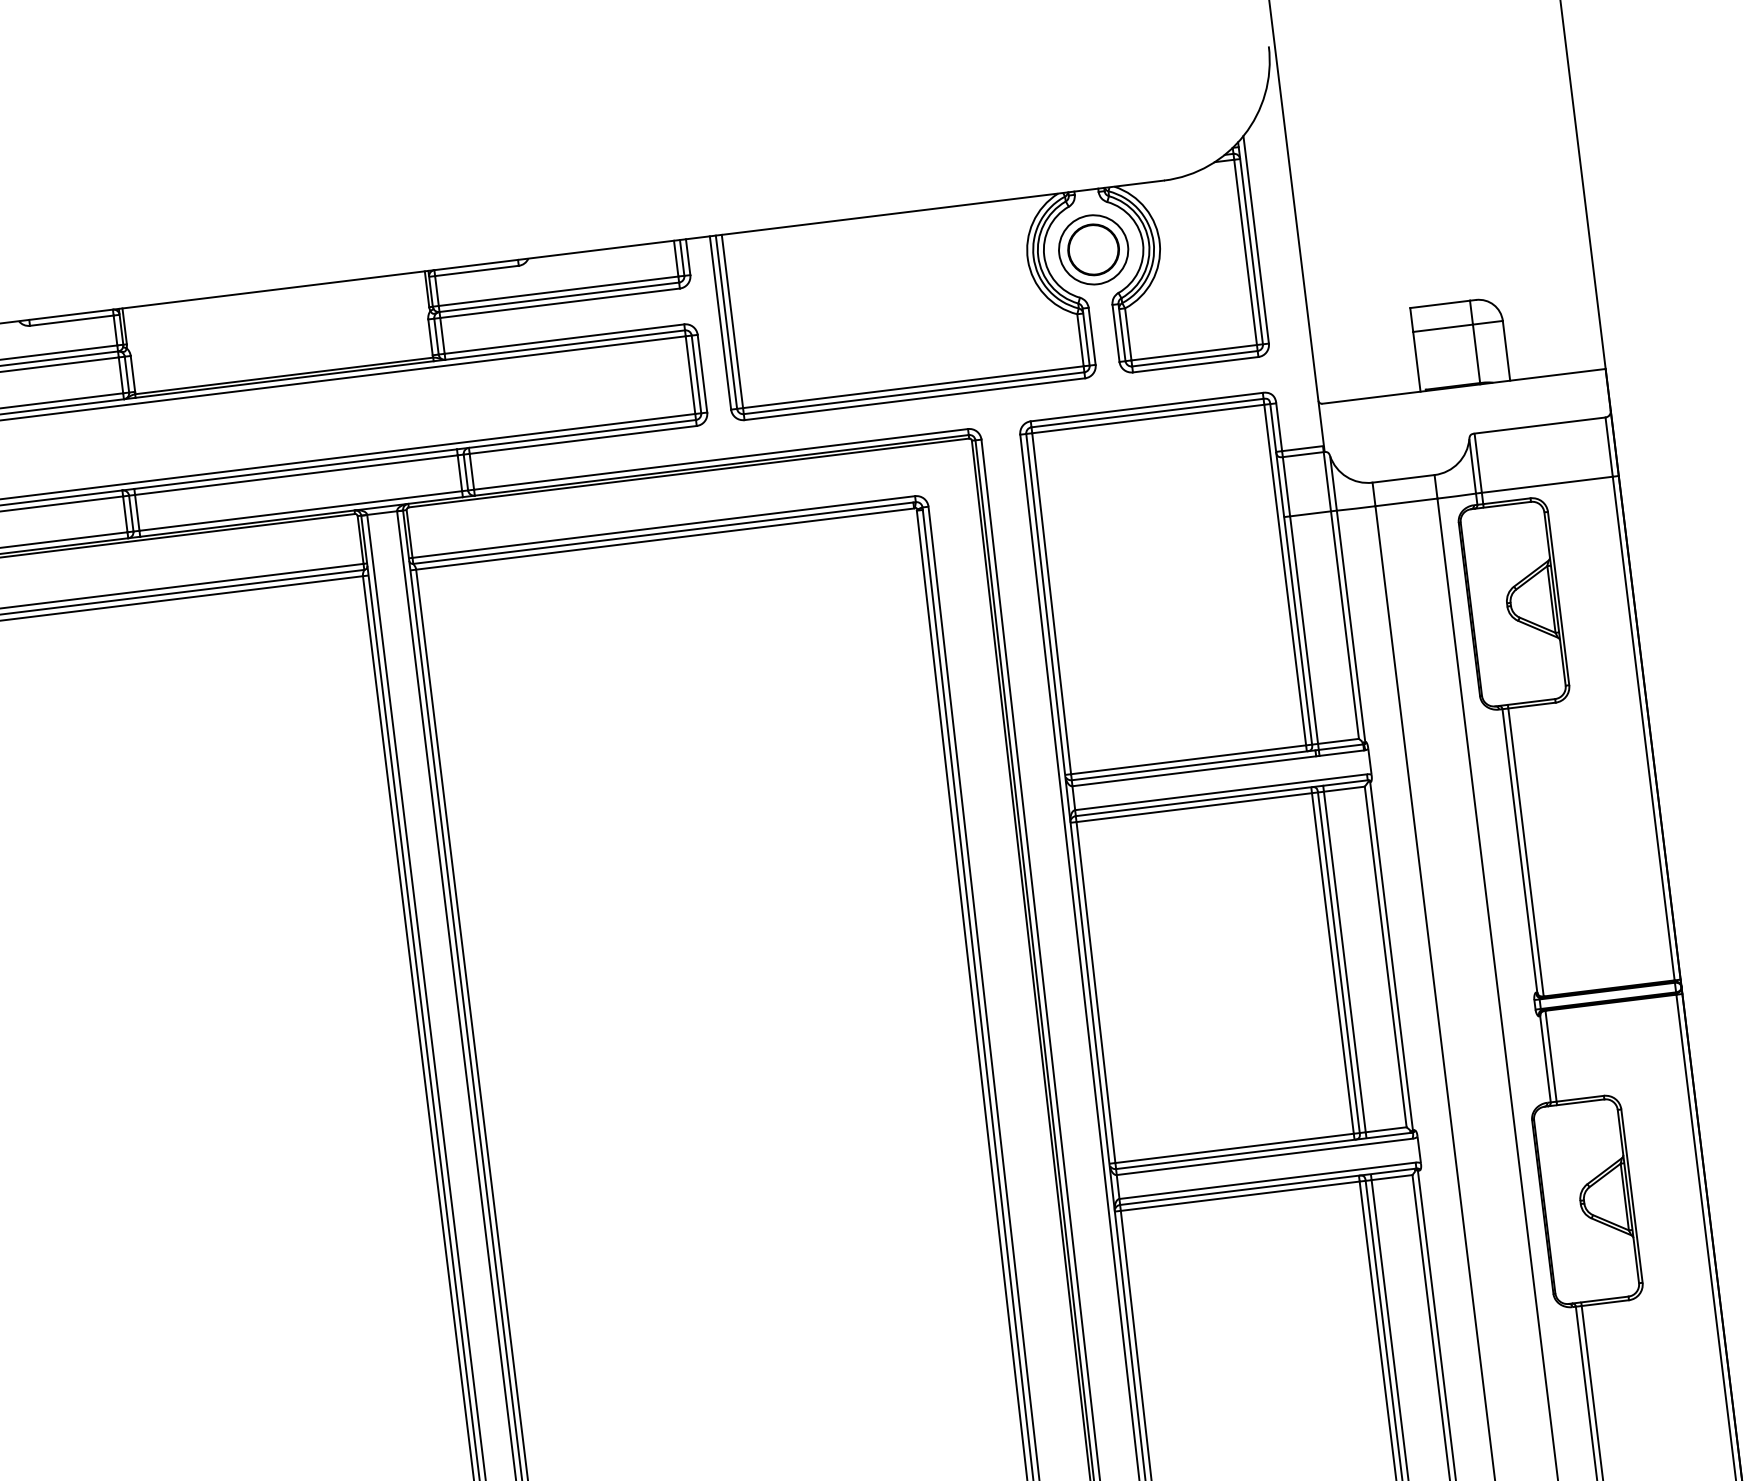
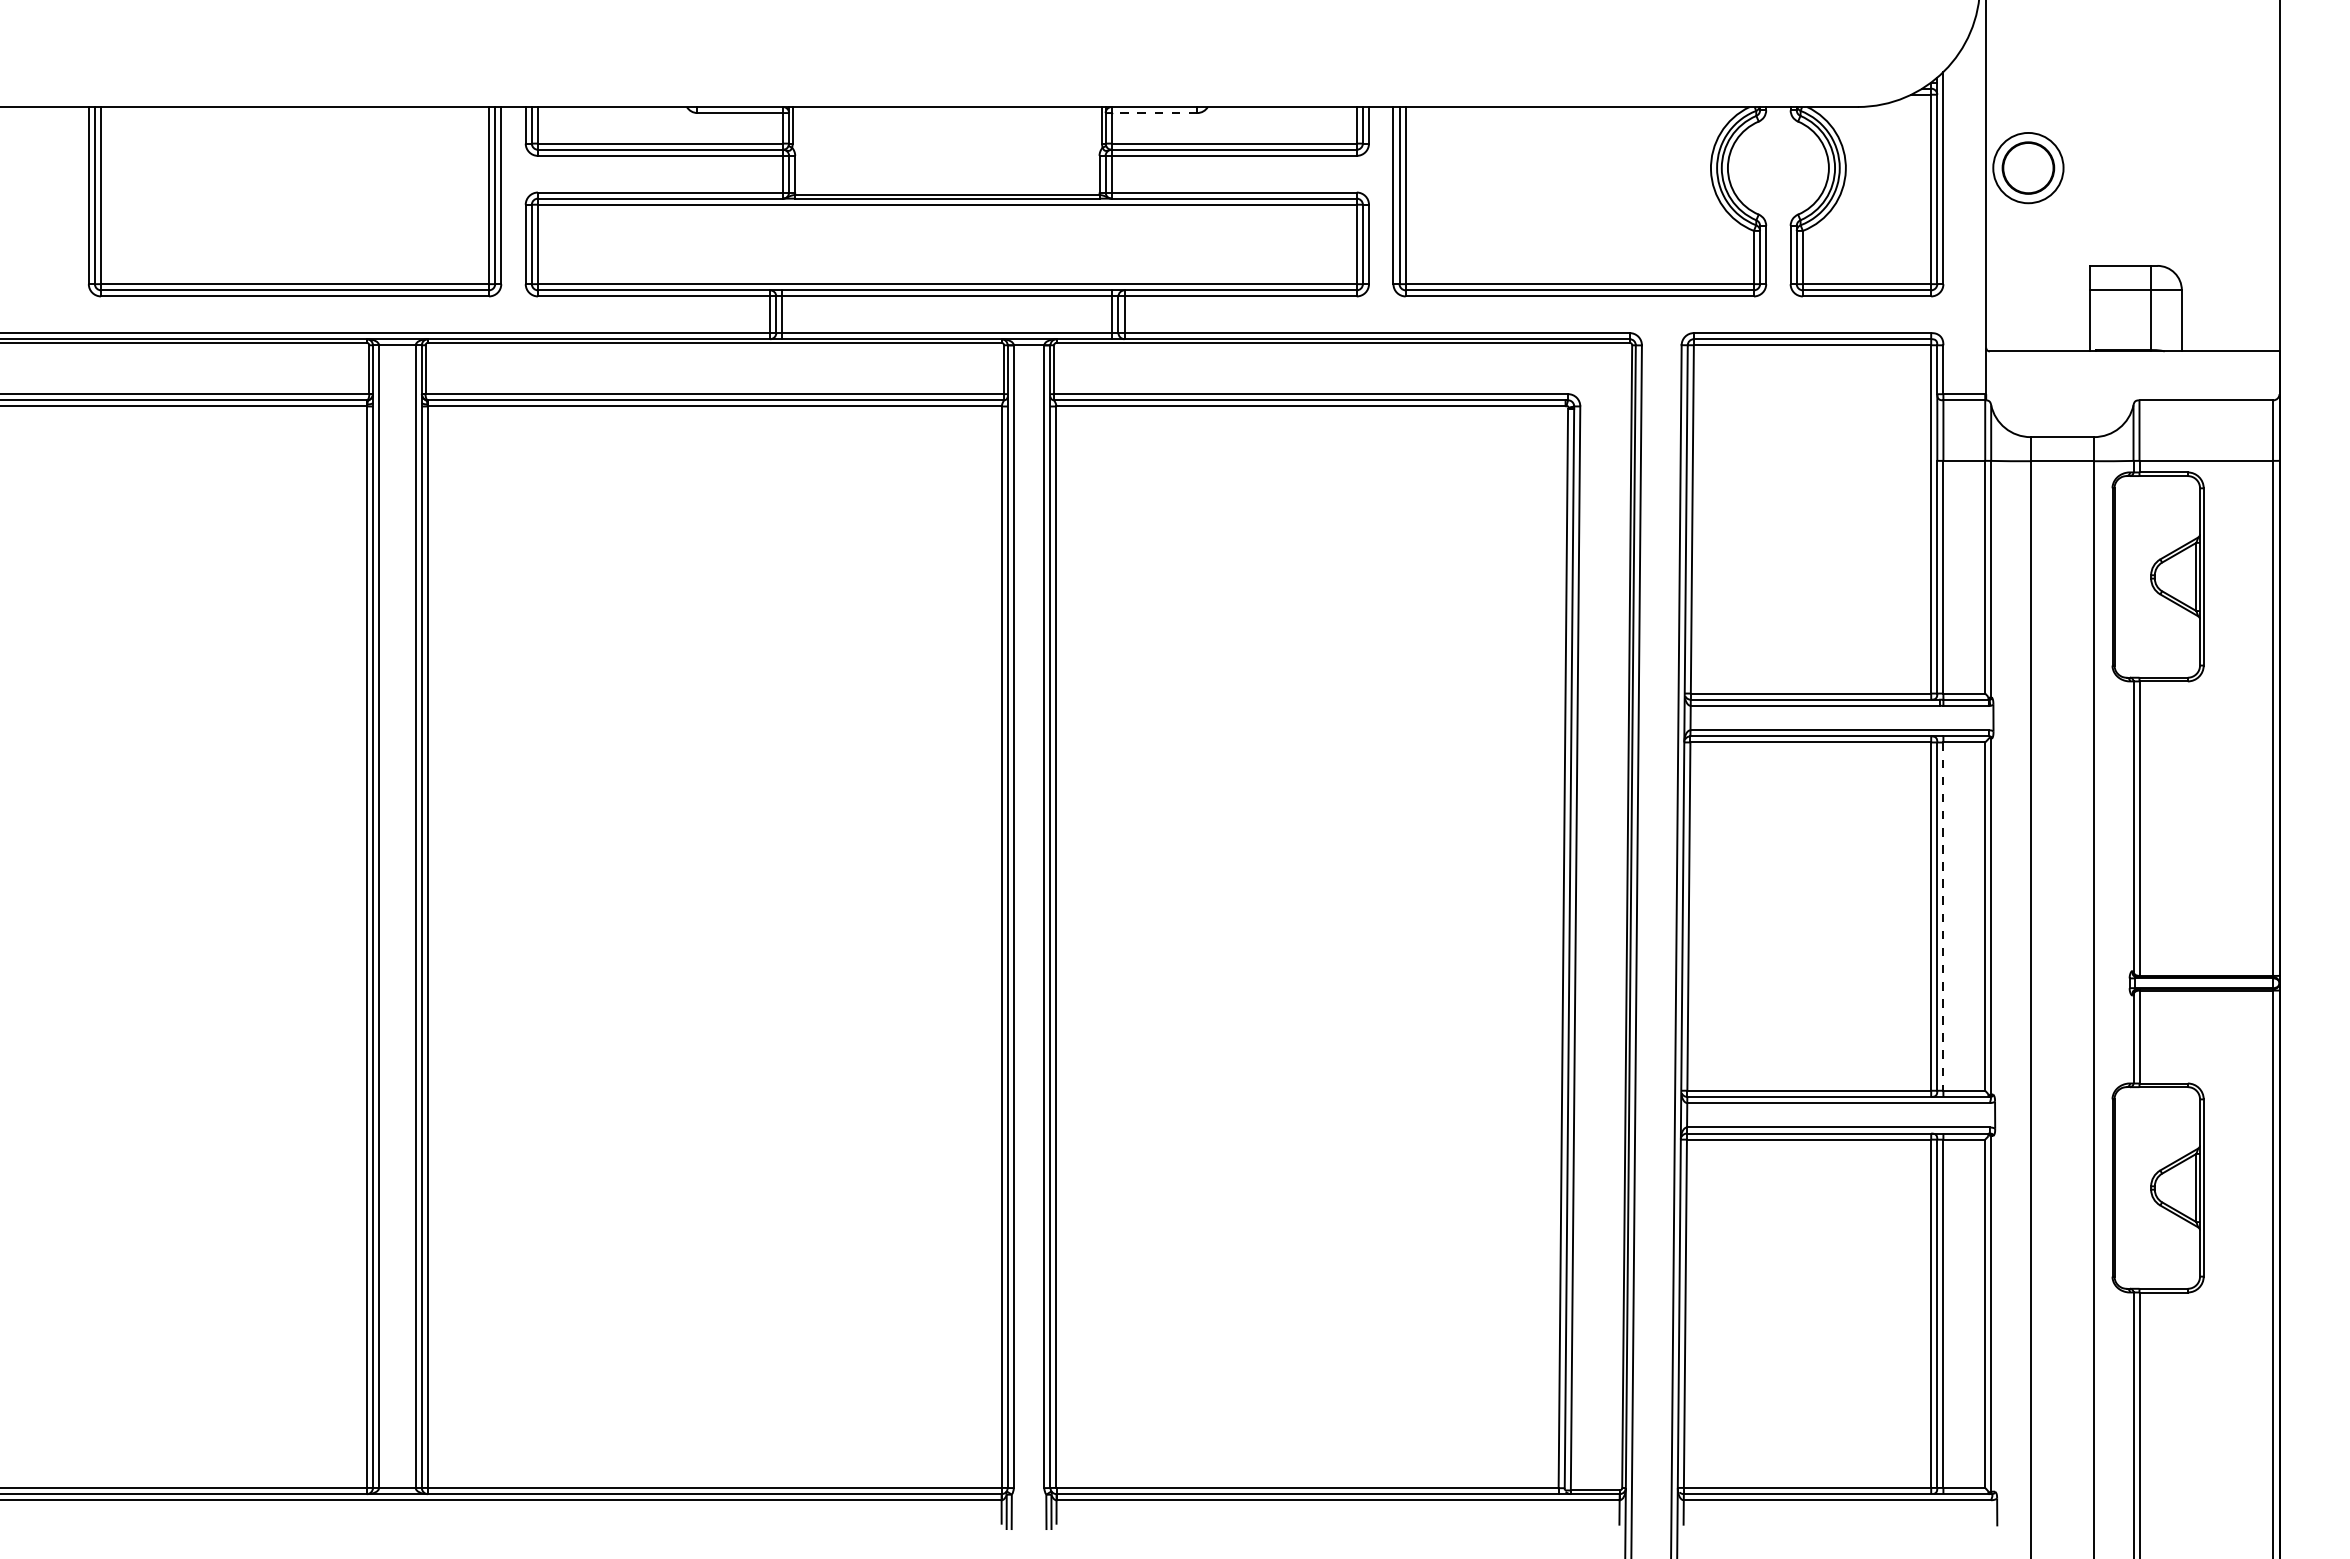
part: (1093, 250) -> (2028, 168), moved
line: (476, 271) -> (1154, 113), solid -> dashed
line: (1345, 962) -> (1943, 917), solid -> dashed

